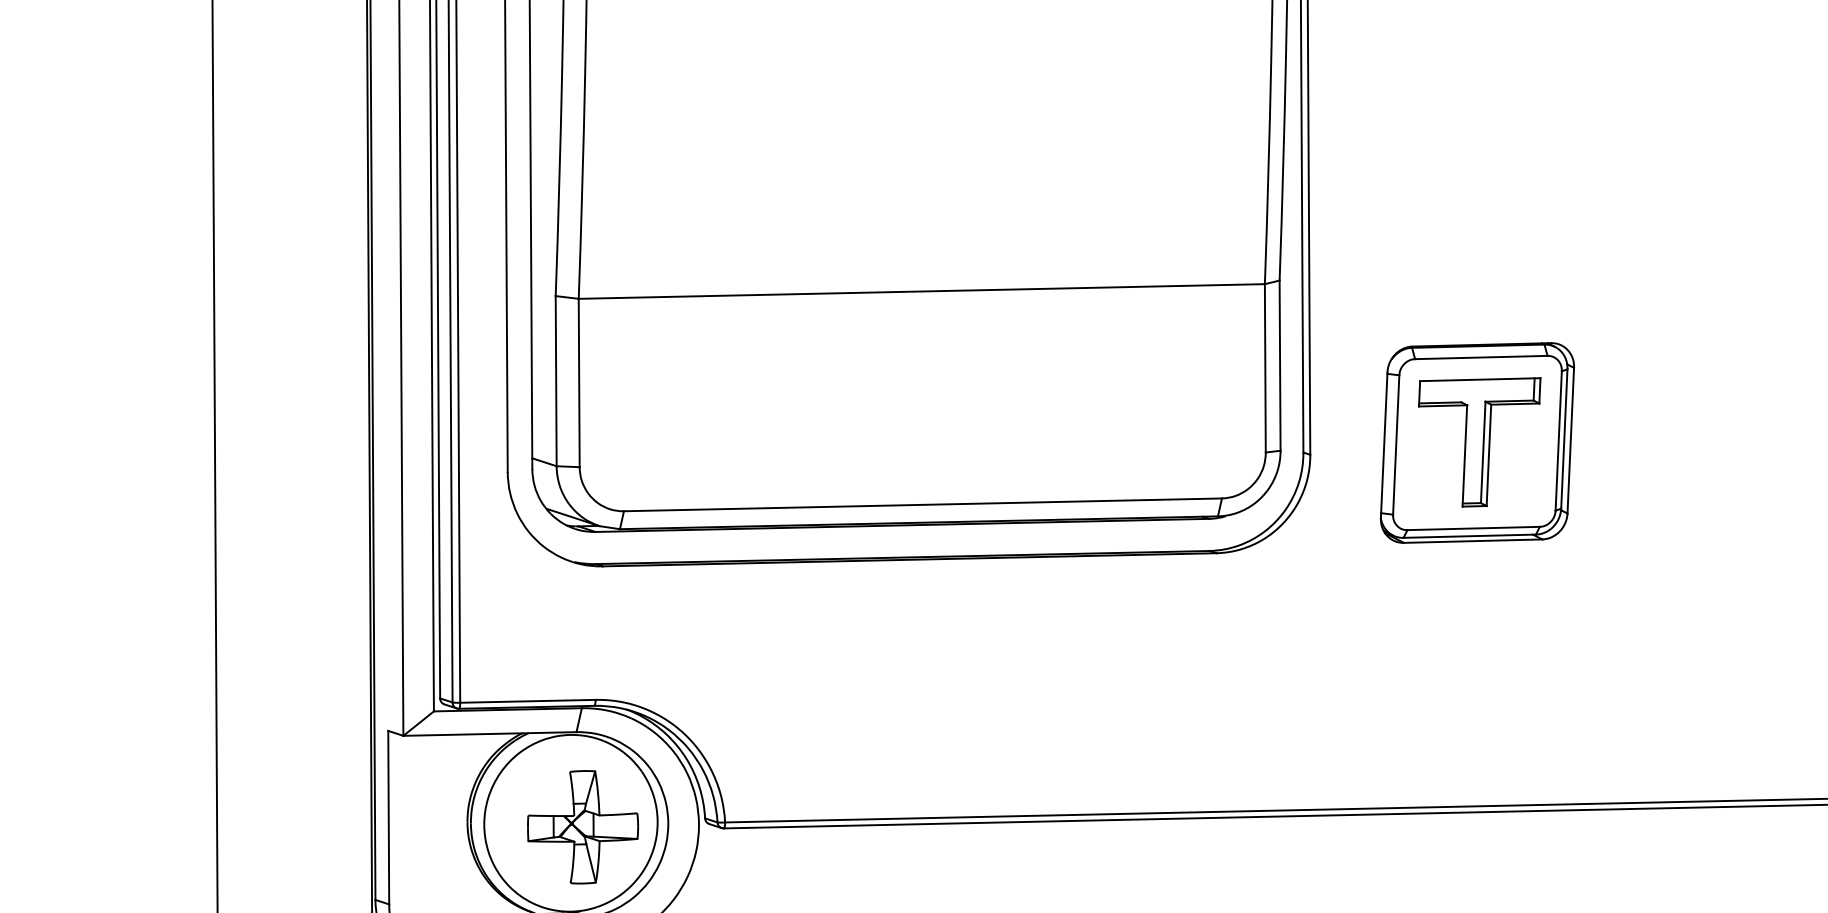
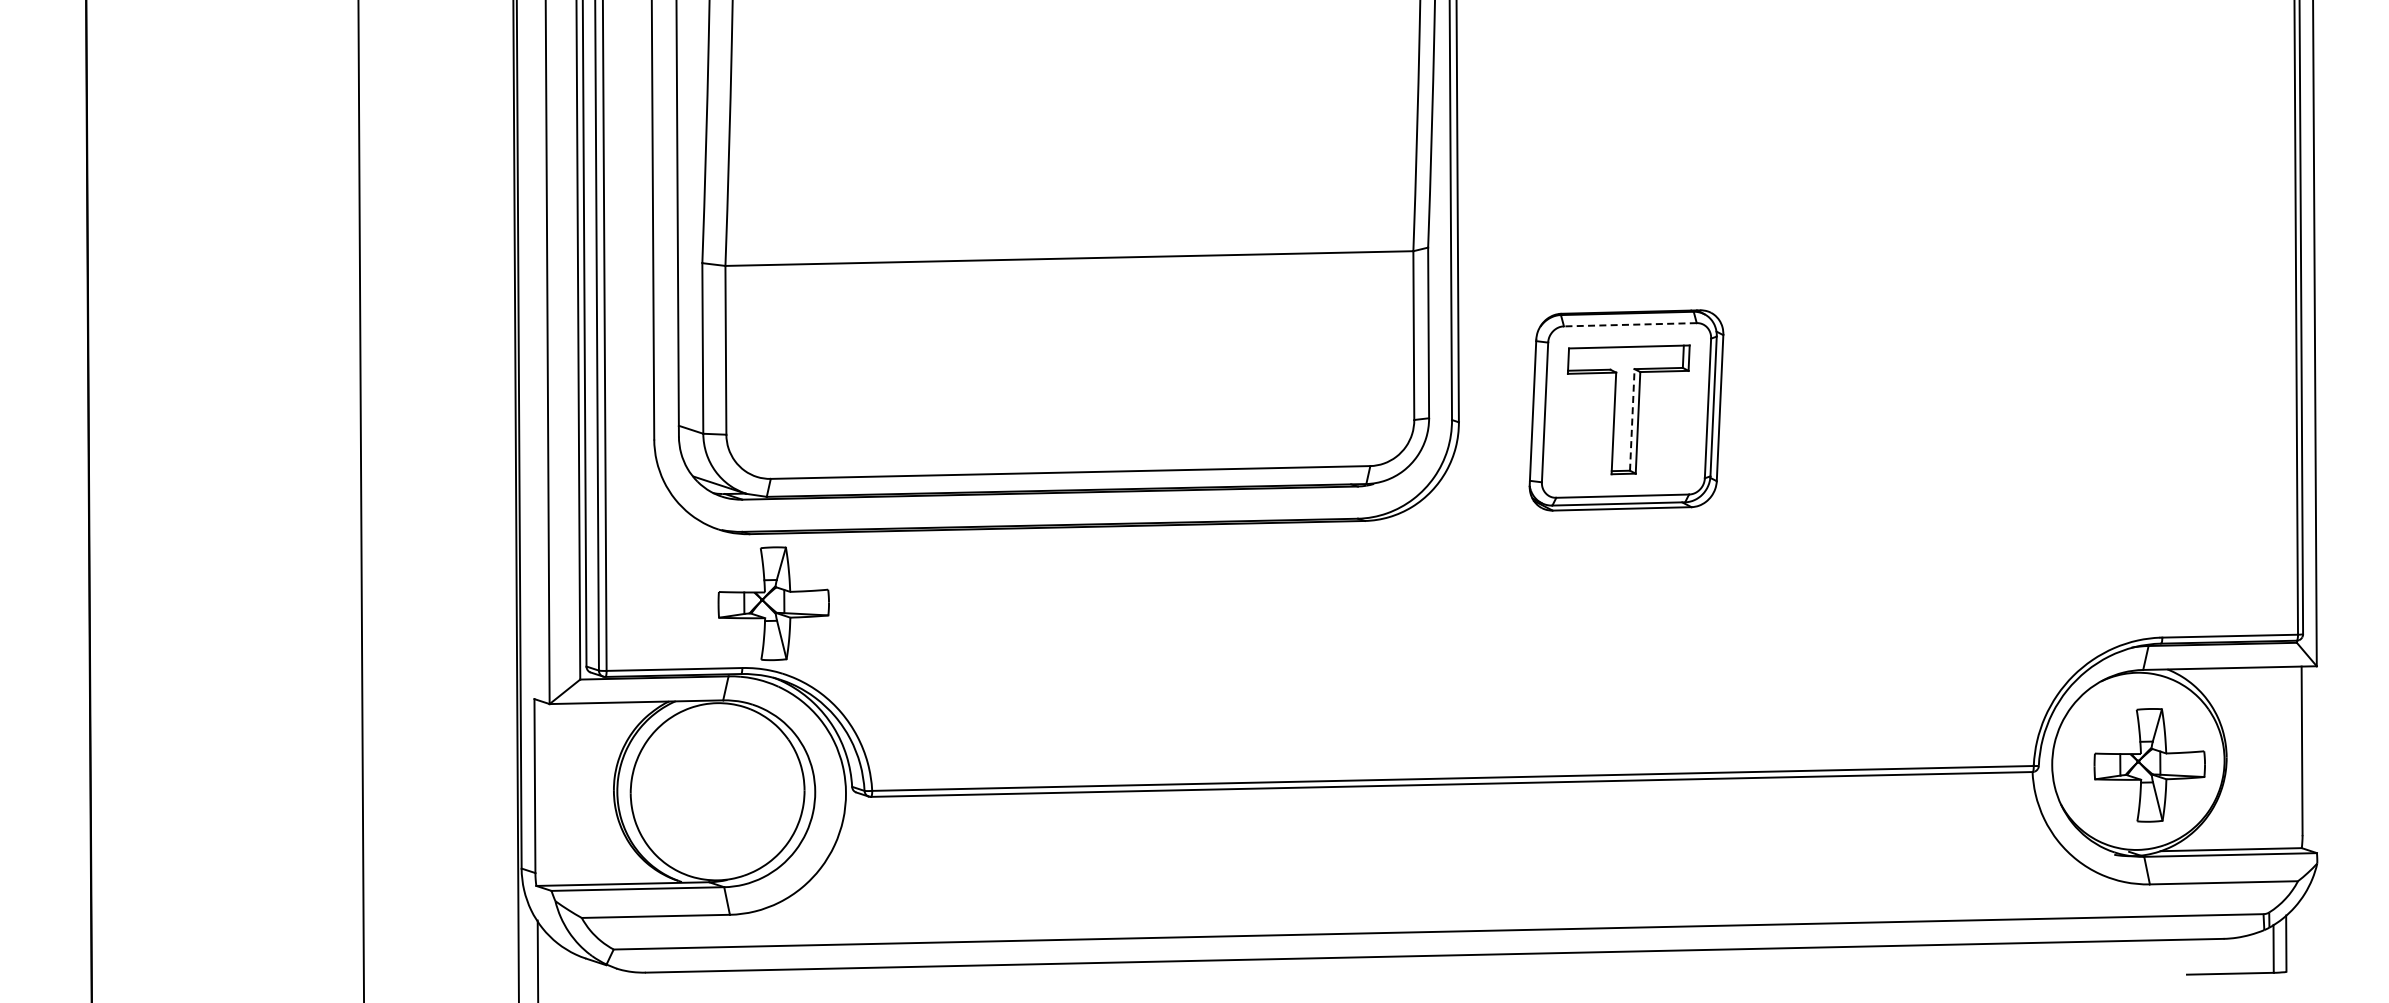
line: (1480, 357) -> (1629, 324), solid -> dashed
line: (1483, 452) -> (1632, 419), solid -> dashed
part: (582, 827) -> (773, 603), moved

